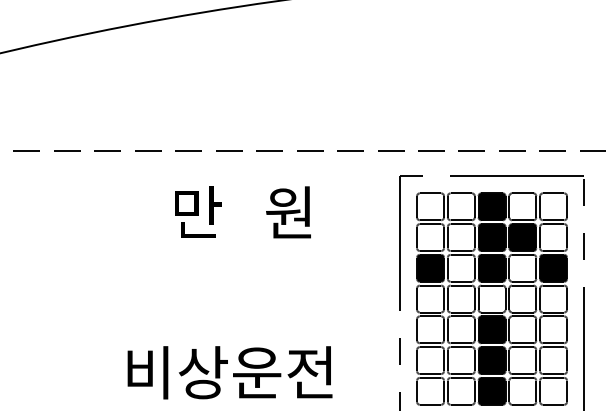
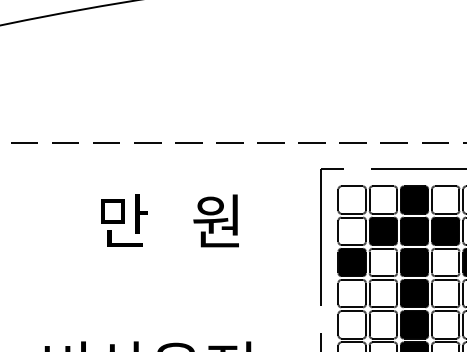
text: (242, 212) -> (169, 221), moved
fill: (460, 237) -> (382, 231), added
fill: (491, 298) -> (413, 293), added

